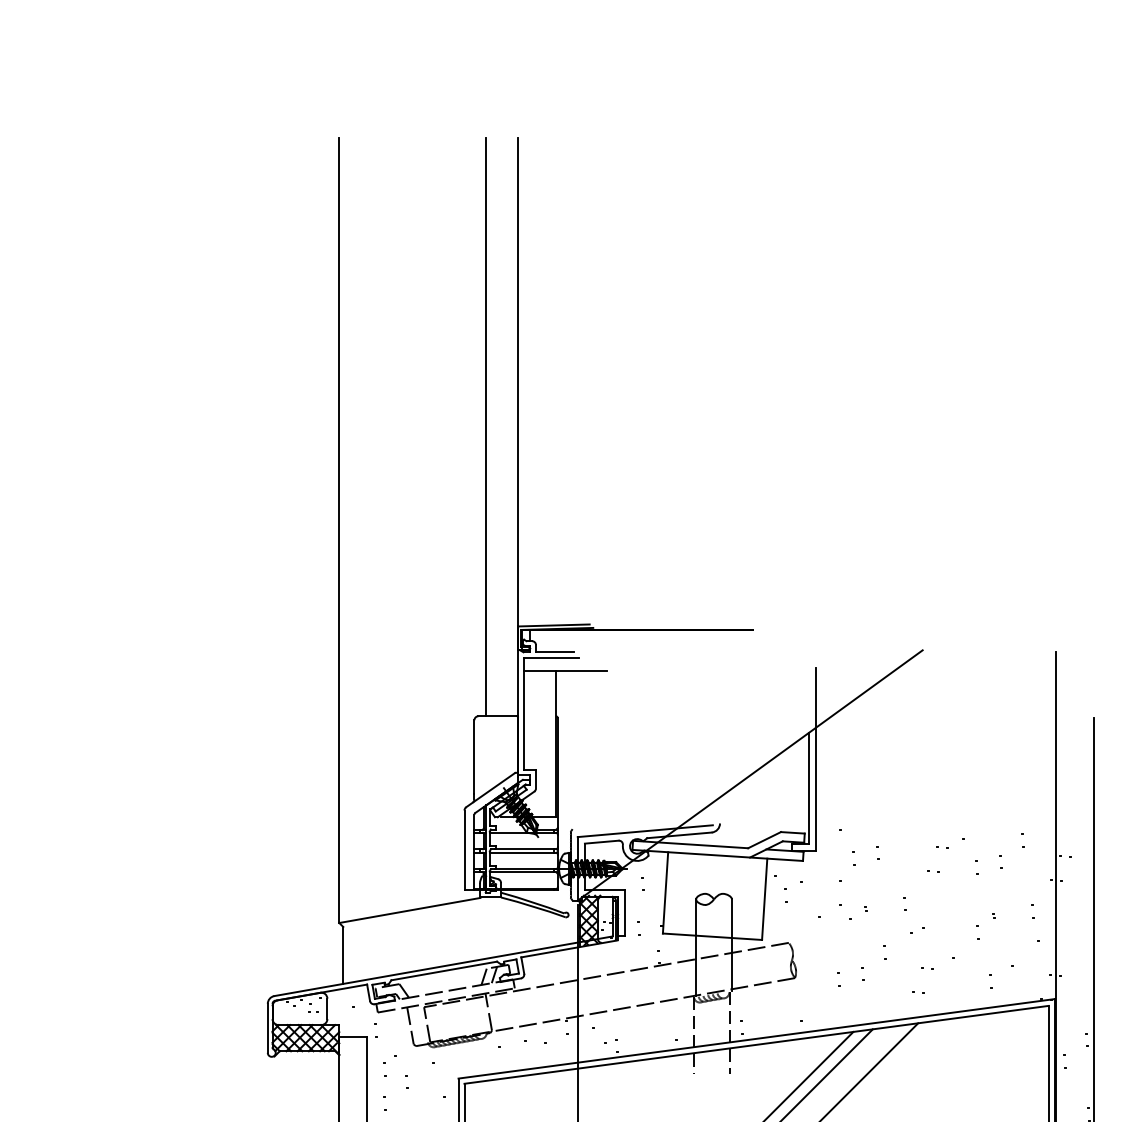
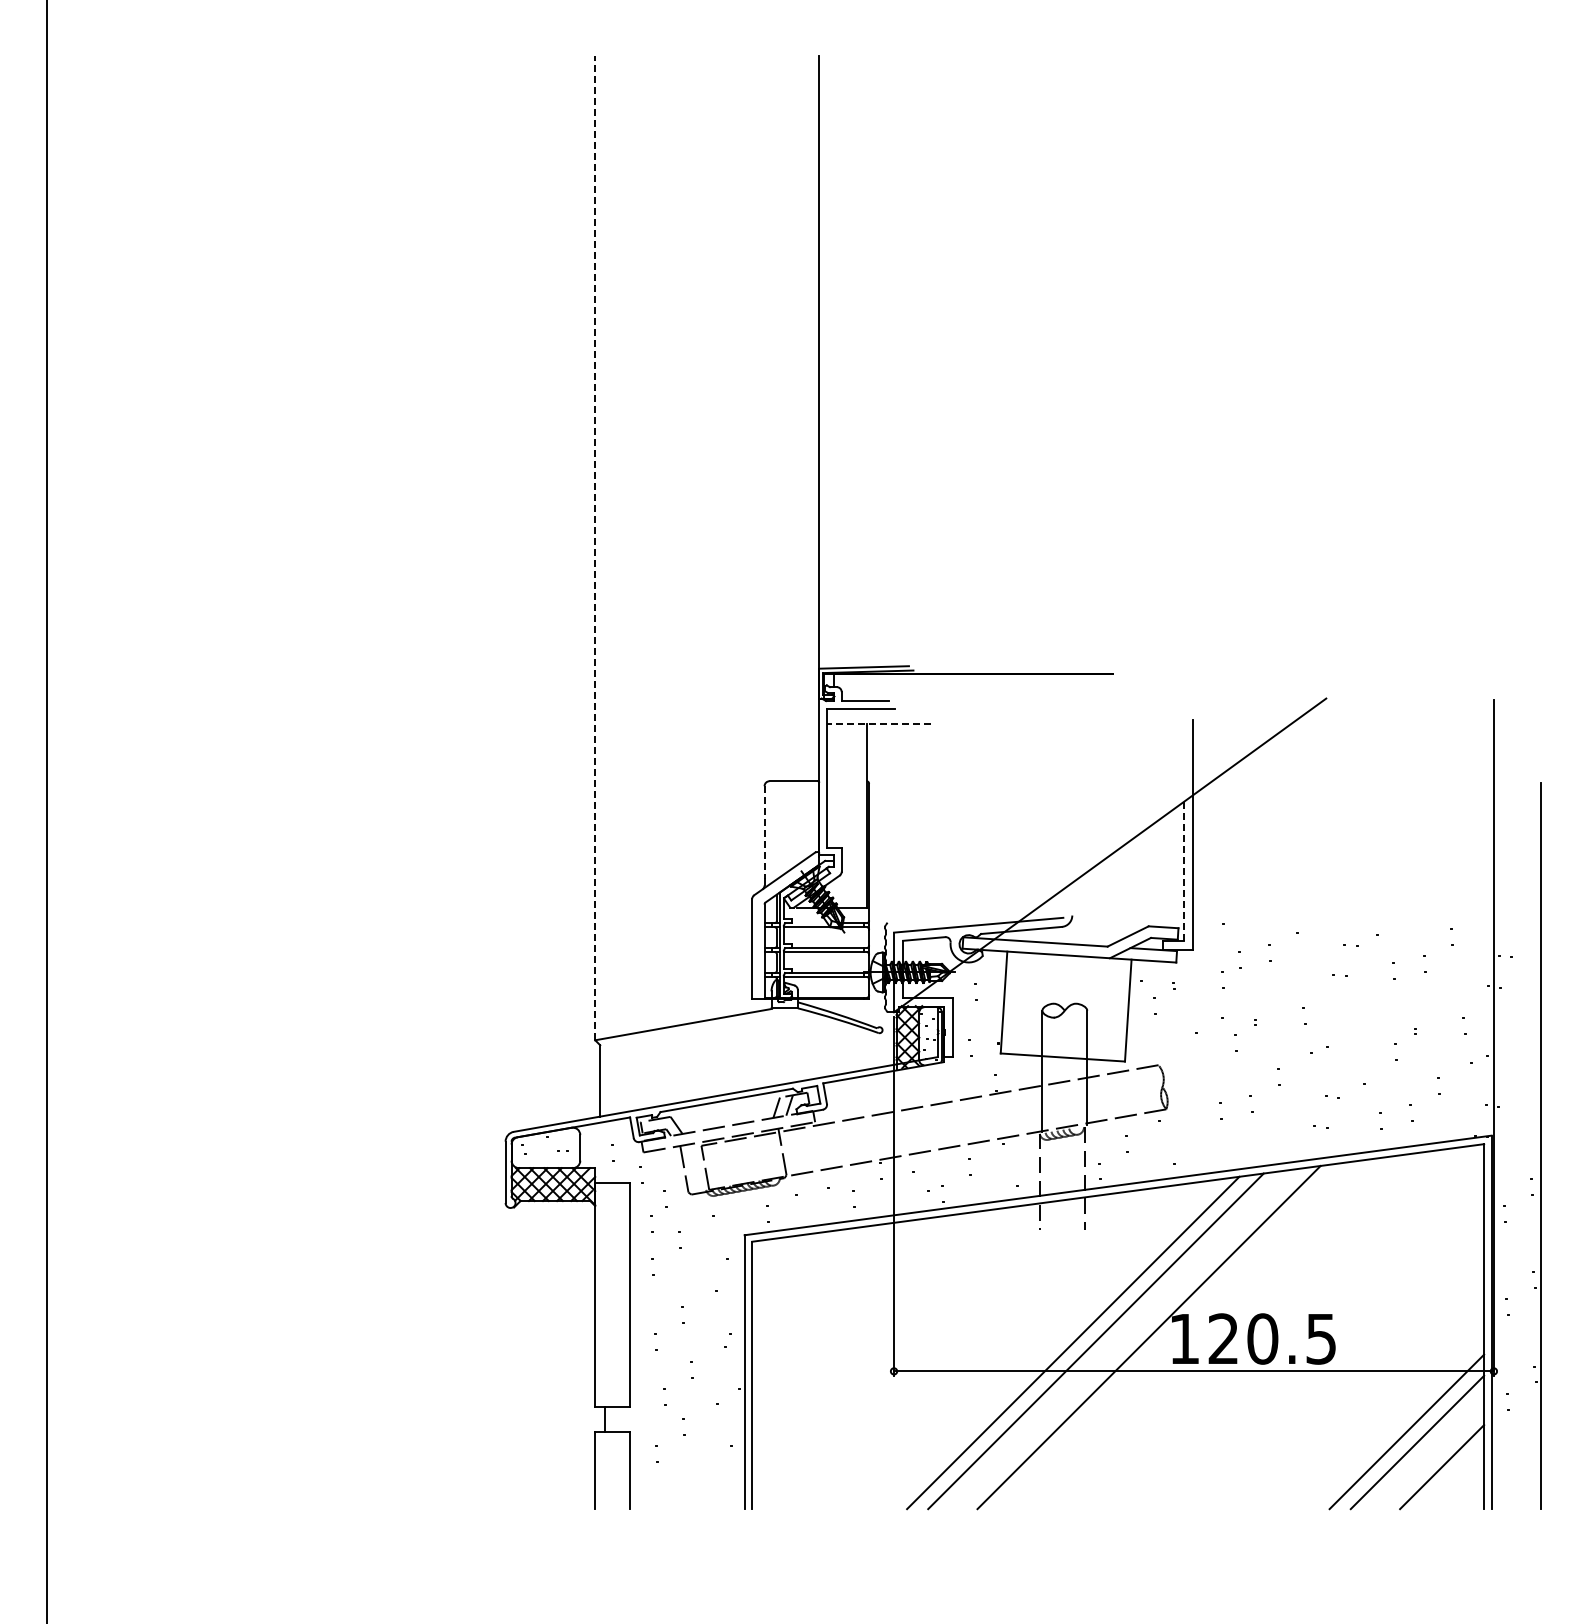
line: (486, 426) -> (779, 418), removed
line: (339, 529) -> (595, 547), solid -> dashed
line: (565, 671) -> (878, 724), solid -> dashed
line: (474, 757) -> (764, 833), solid -> dashed
line: (808, 789) -> (1183, 872), solid -> dashed

